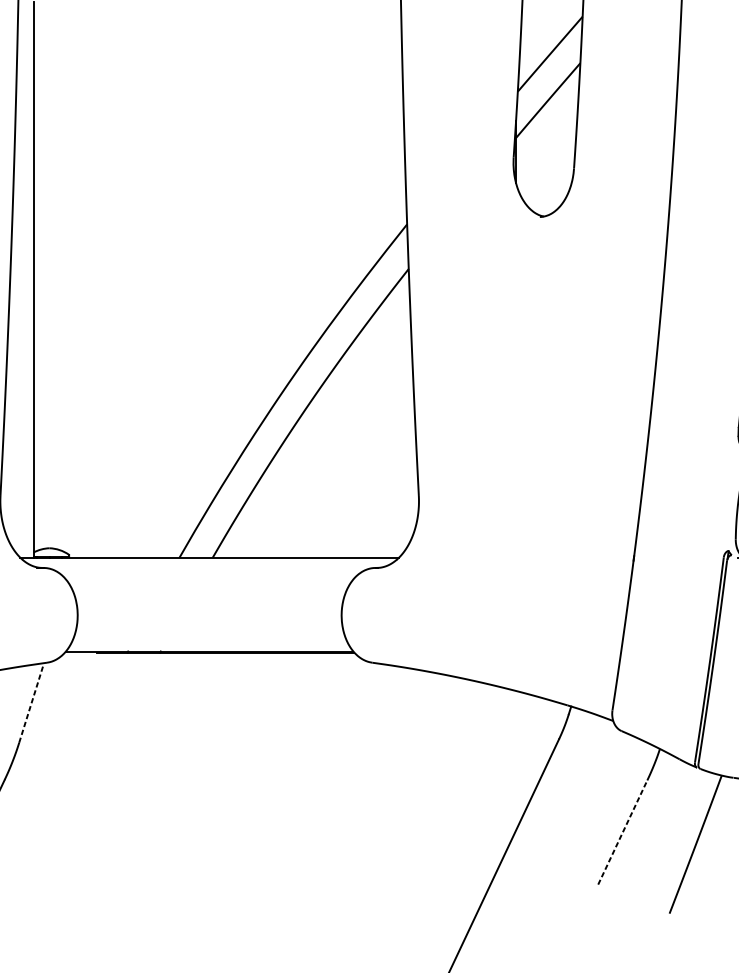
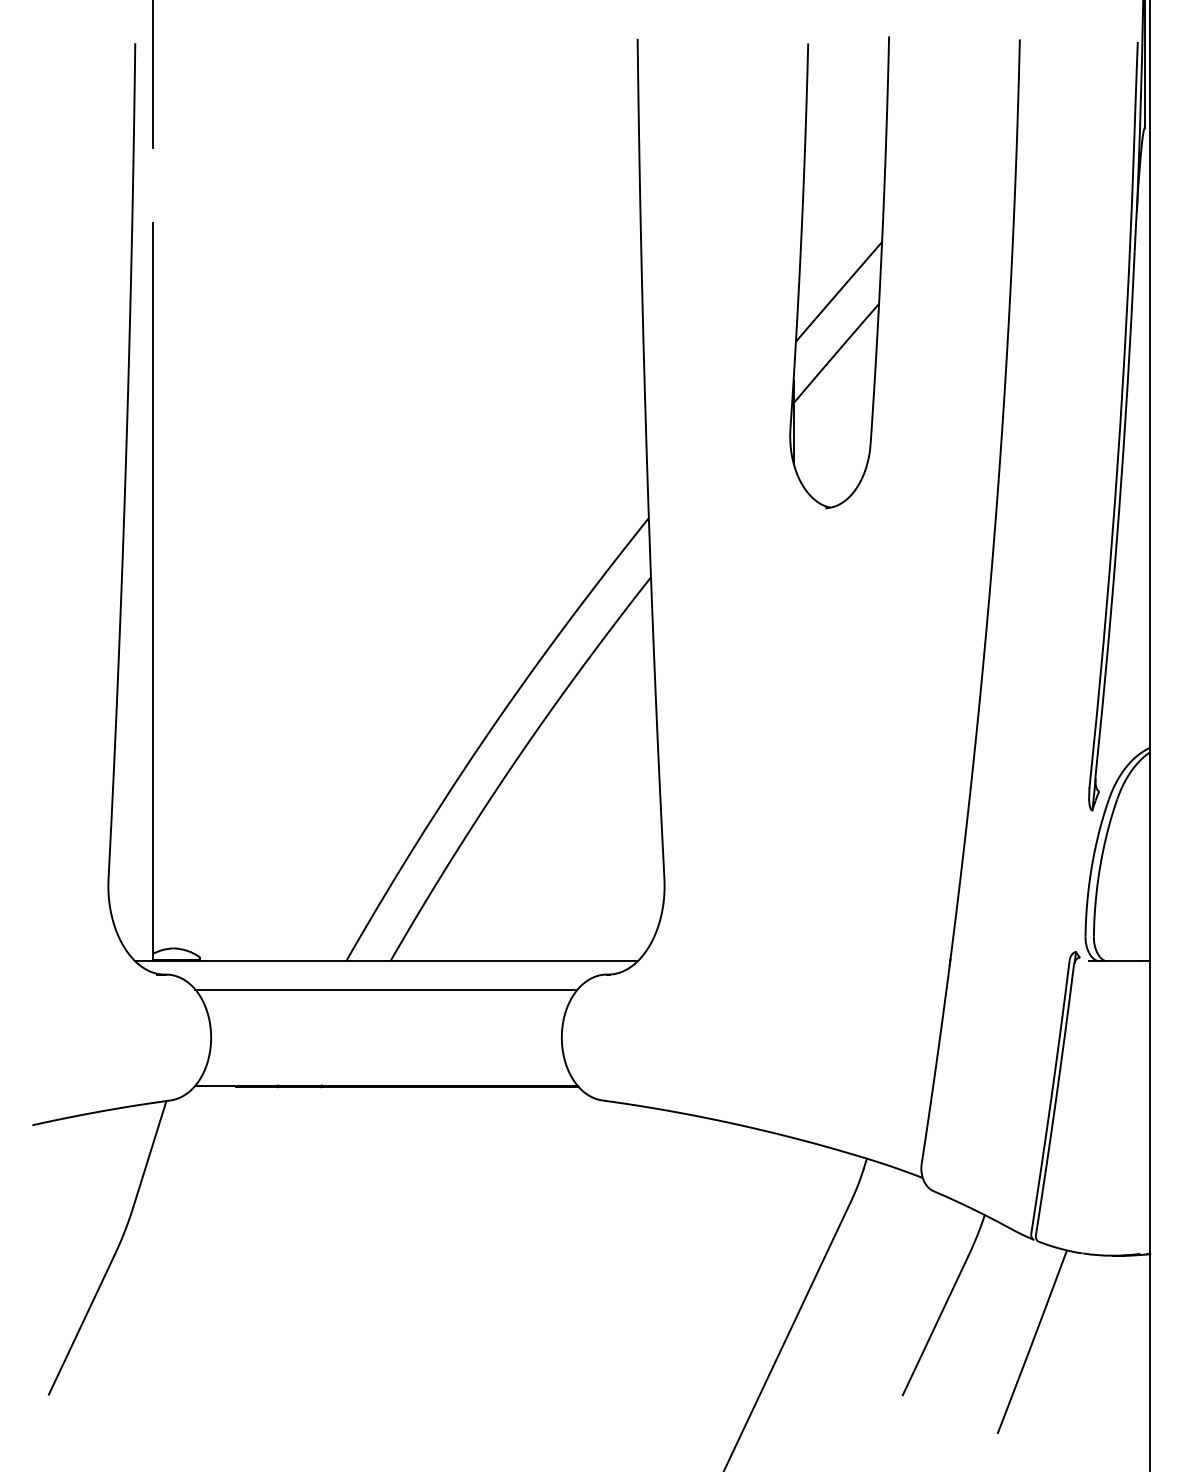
line: (209, 579) -> (386, 989), added
line: (32, 702) -> (150, 1153), dashed -> solid
line: (622, 832) -> (935, 1326), dashed -> solid

